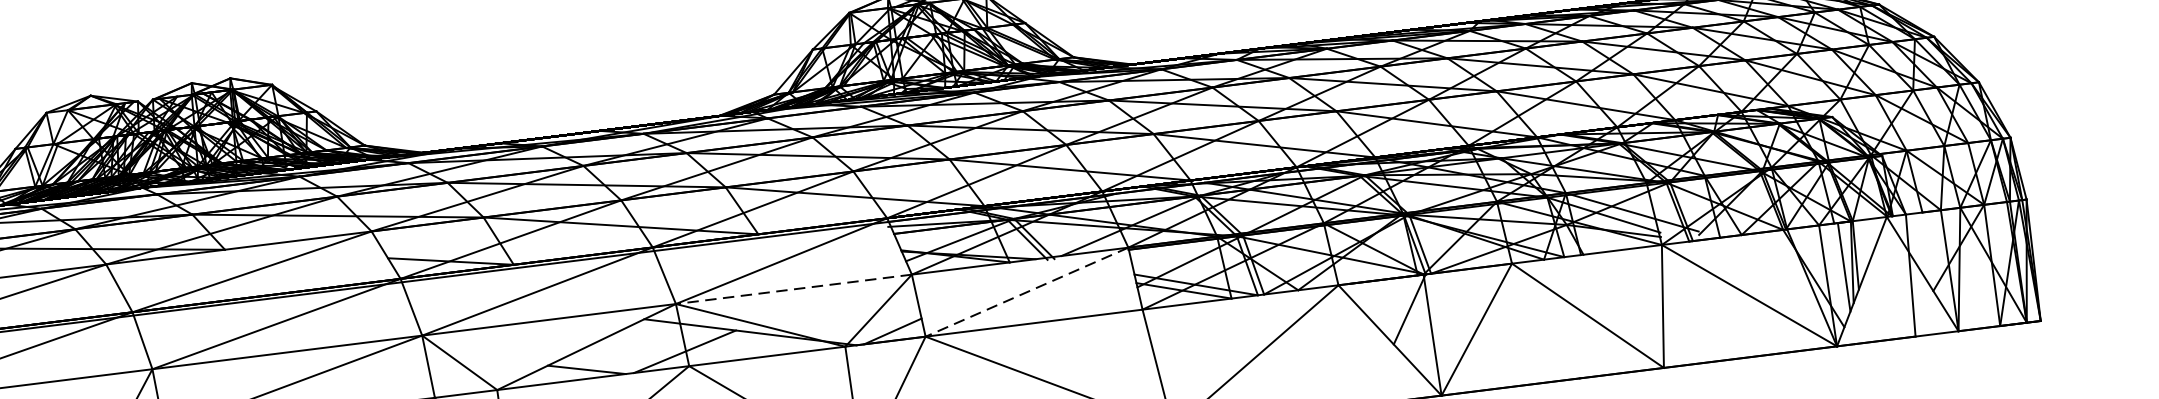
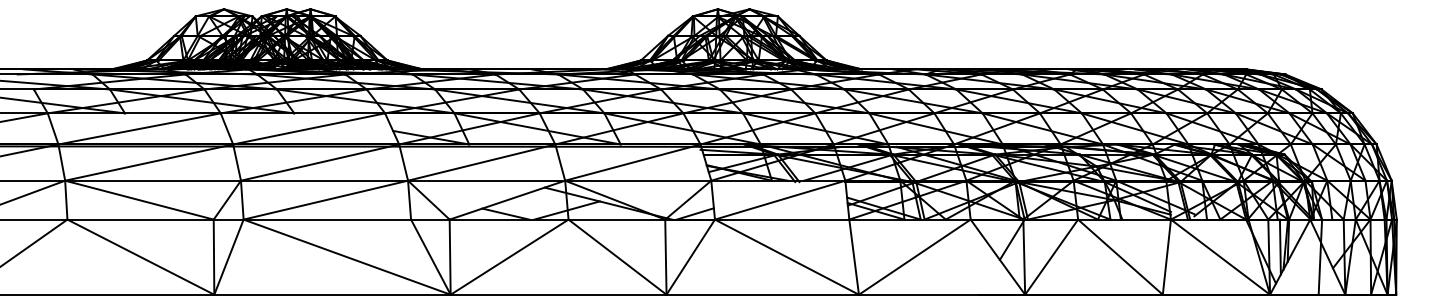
line: (792, 289) -> (637, 180), dashed -> solid
line: (1025, 292) -> (779, 200), dashed -> solid

